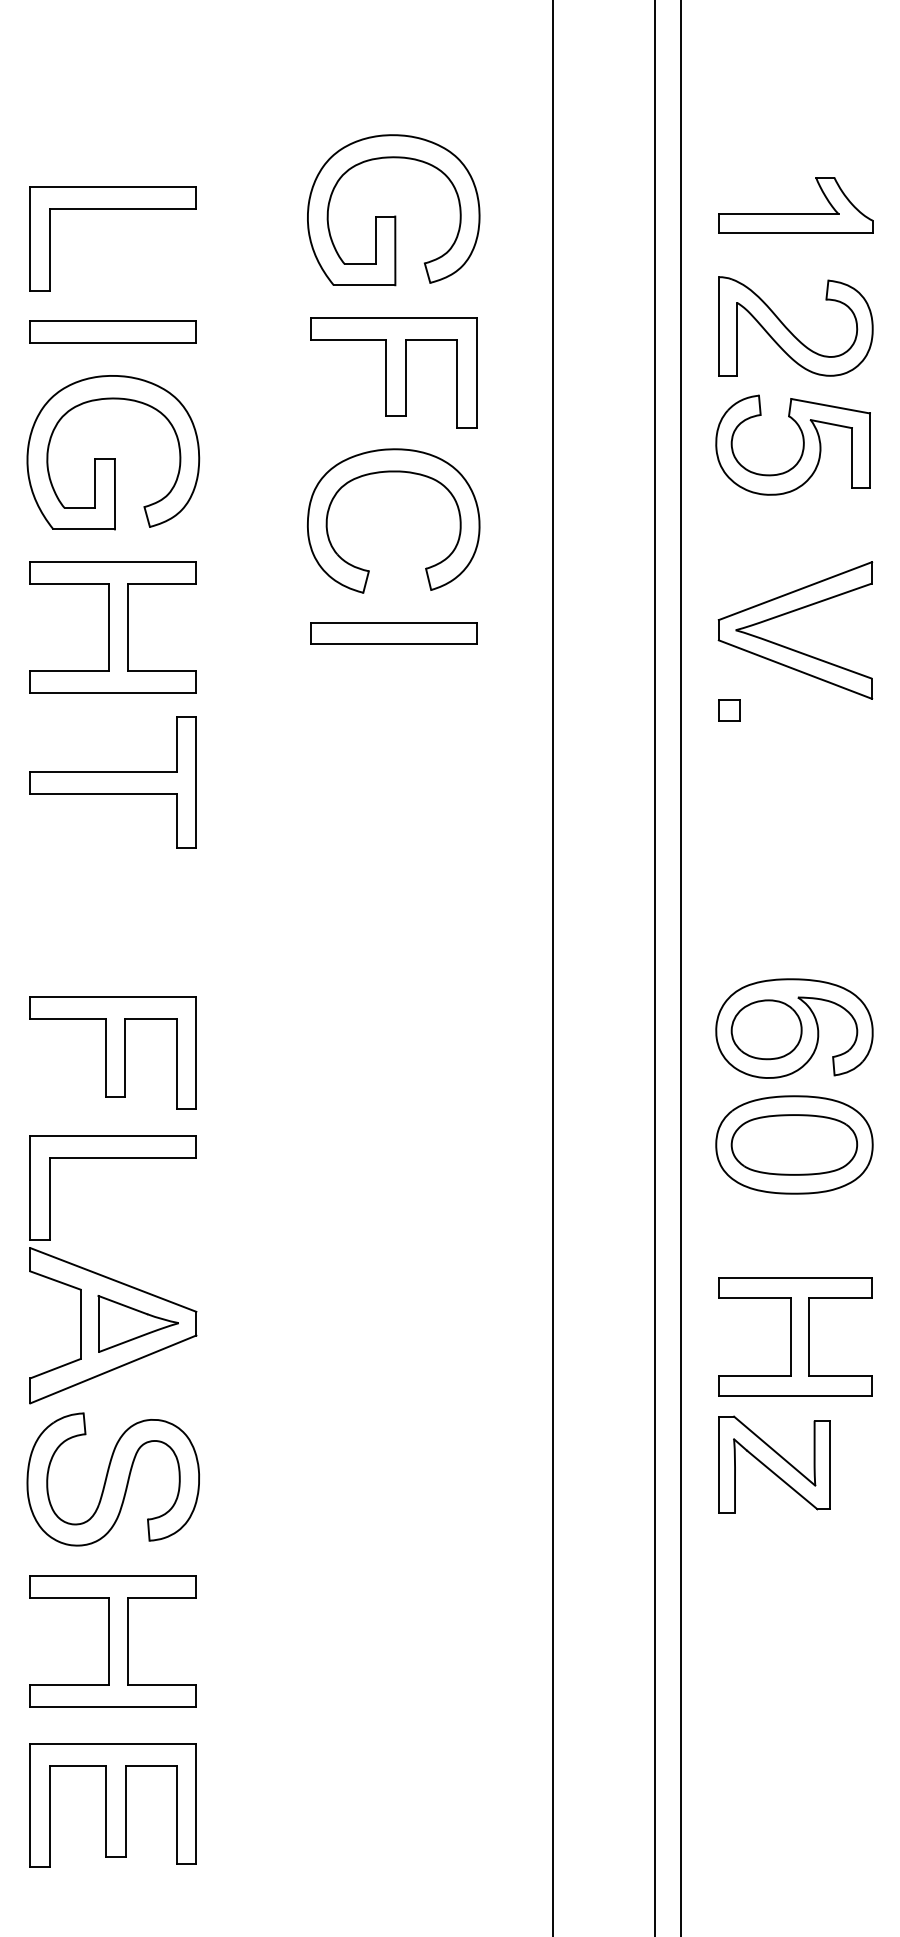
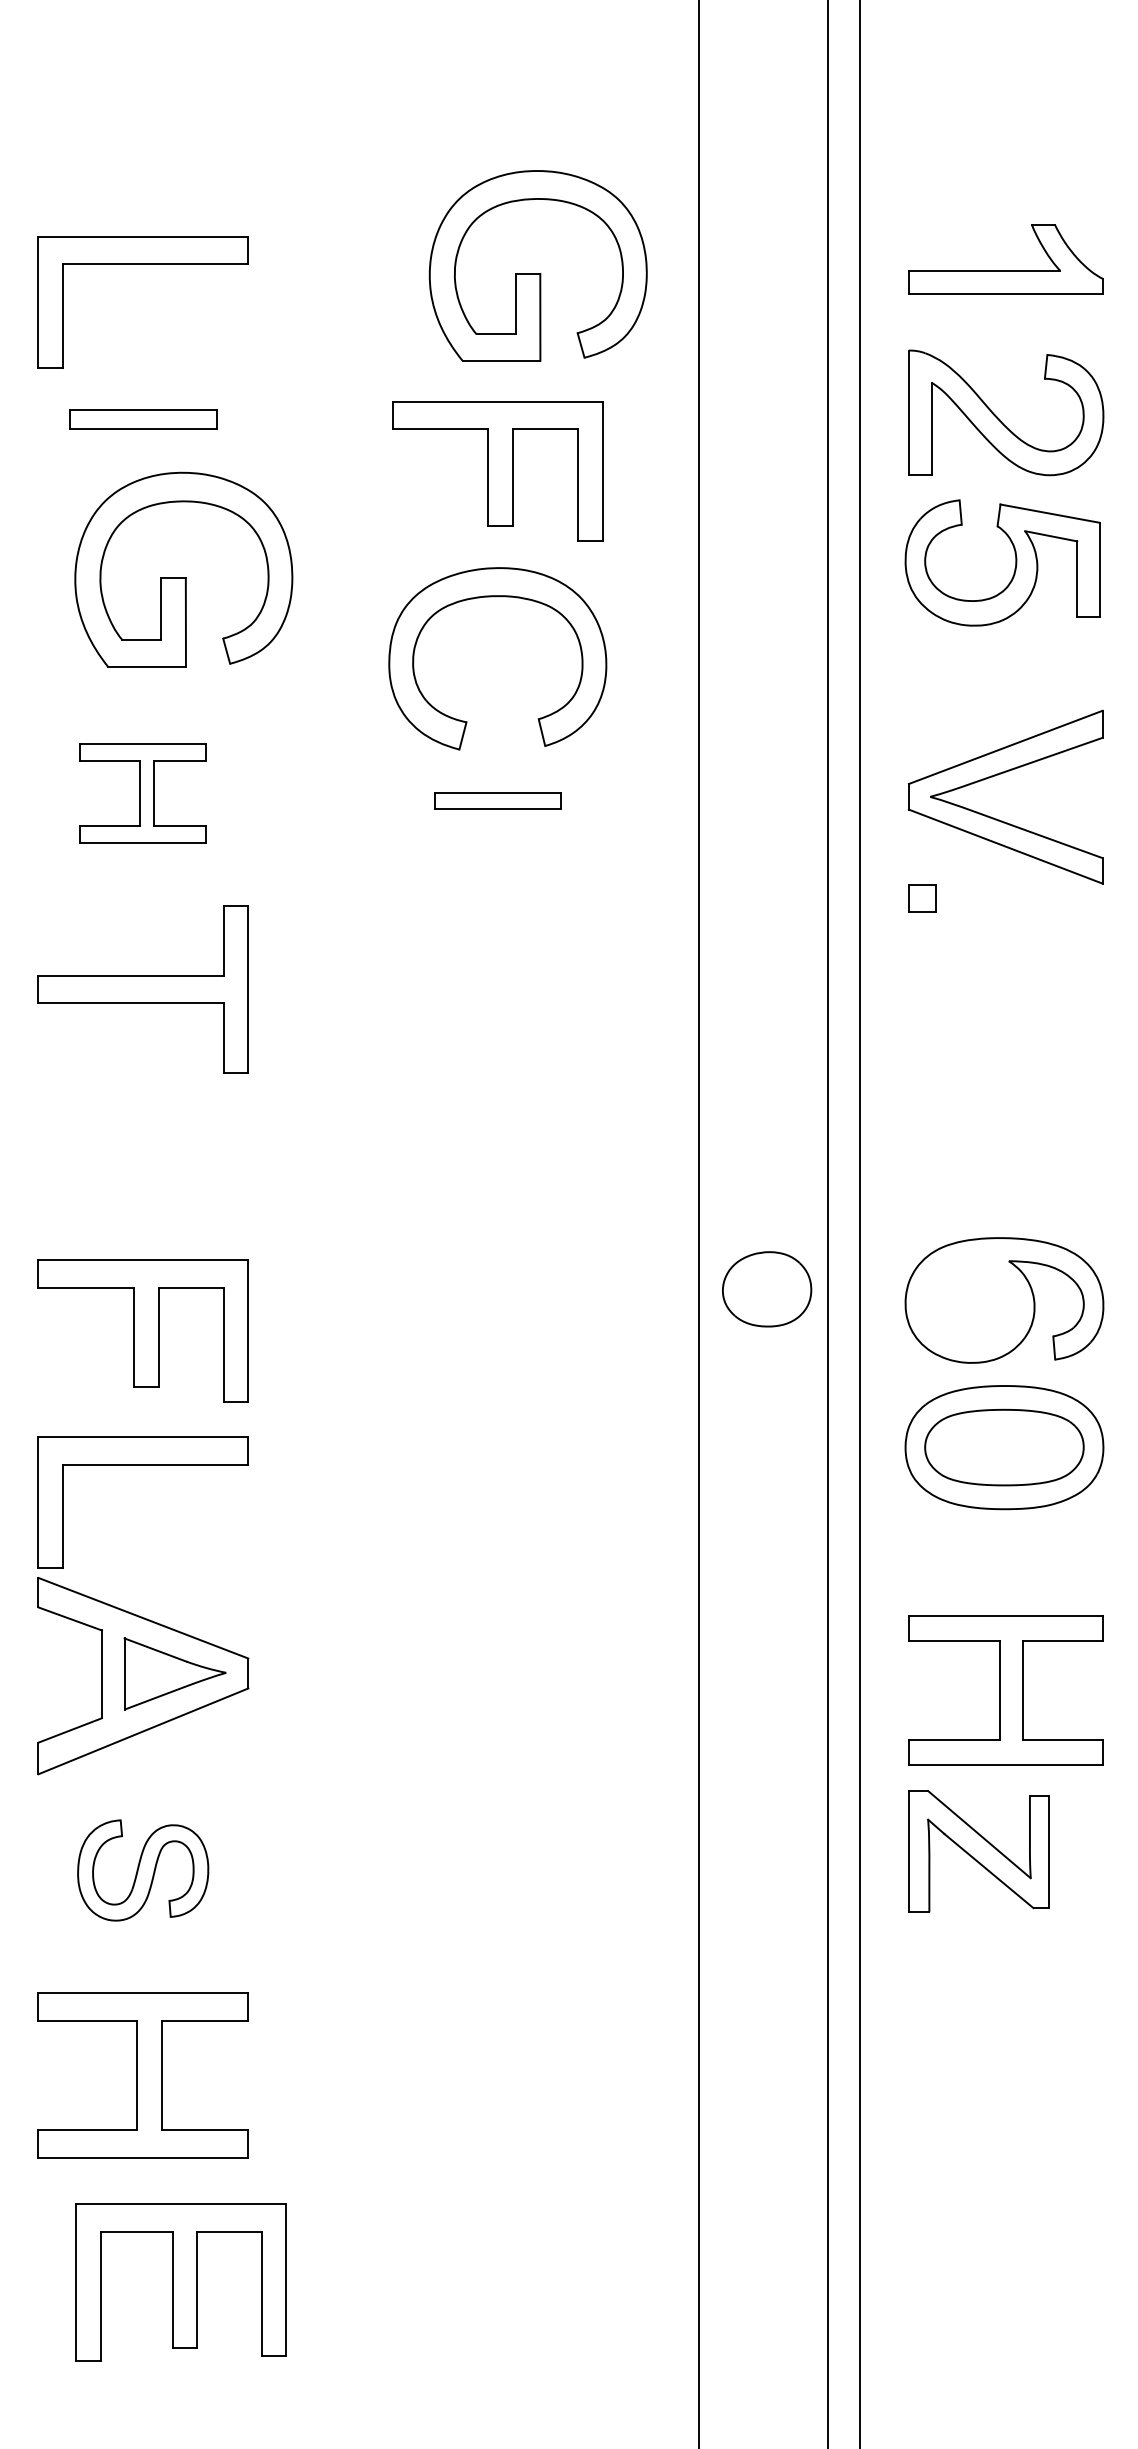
part: (393, 210) -> (538, 266), moved
part: (112, 331) -> (142, 419), size x0.7
part: (113, 452) -> (184, 569), moved
part: (112, 627) -> (142, 793), size x0.6
part: (393, 633) -> (497, 800), size x0.6
part: (766, 1029) -> (766, 1288), moved
part: (112, 1479) -> (142, 1870), size x0.6
part: (112, 1805) -> (180, 2282), moved

